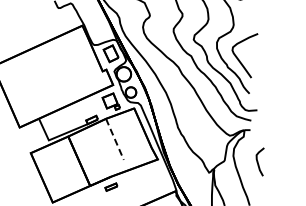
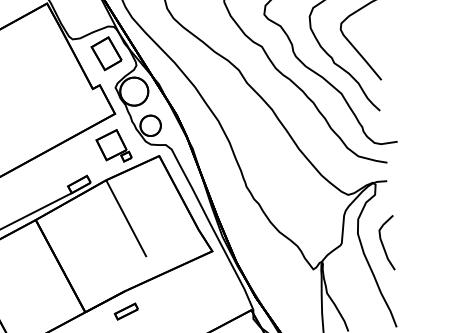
line: (115, 139) -> (127, 218), dashed -> solid
curve: (258, 161) -> (384, 242), moved

